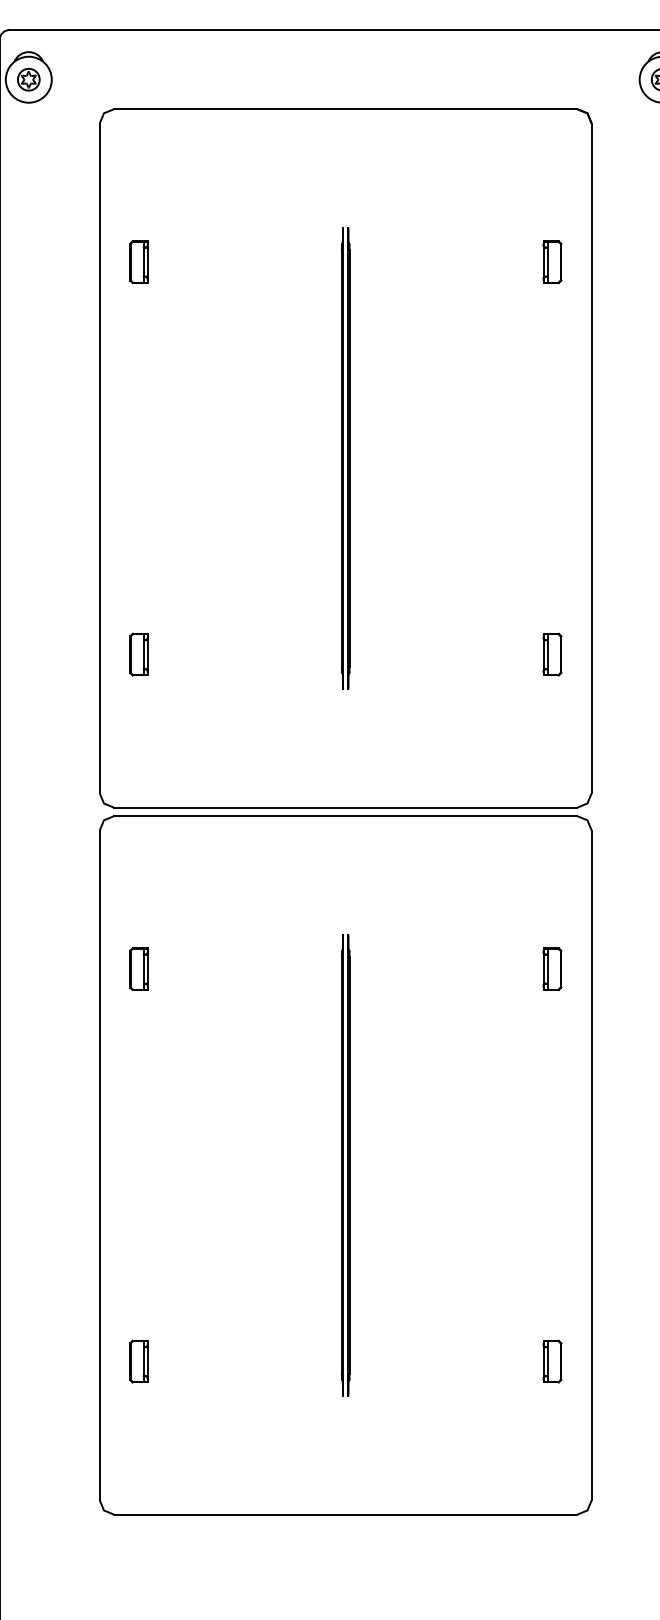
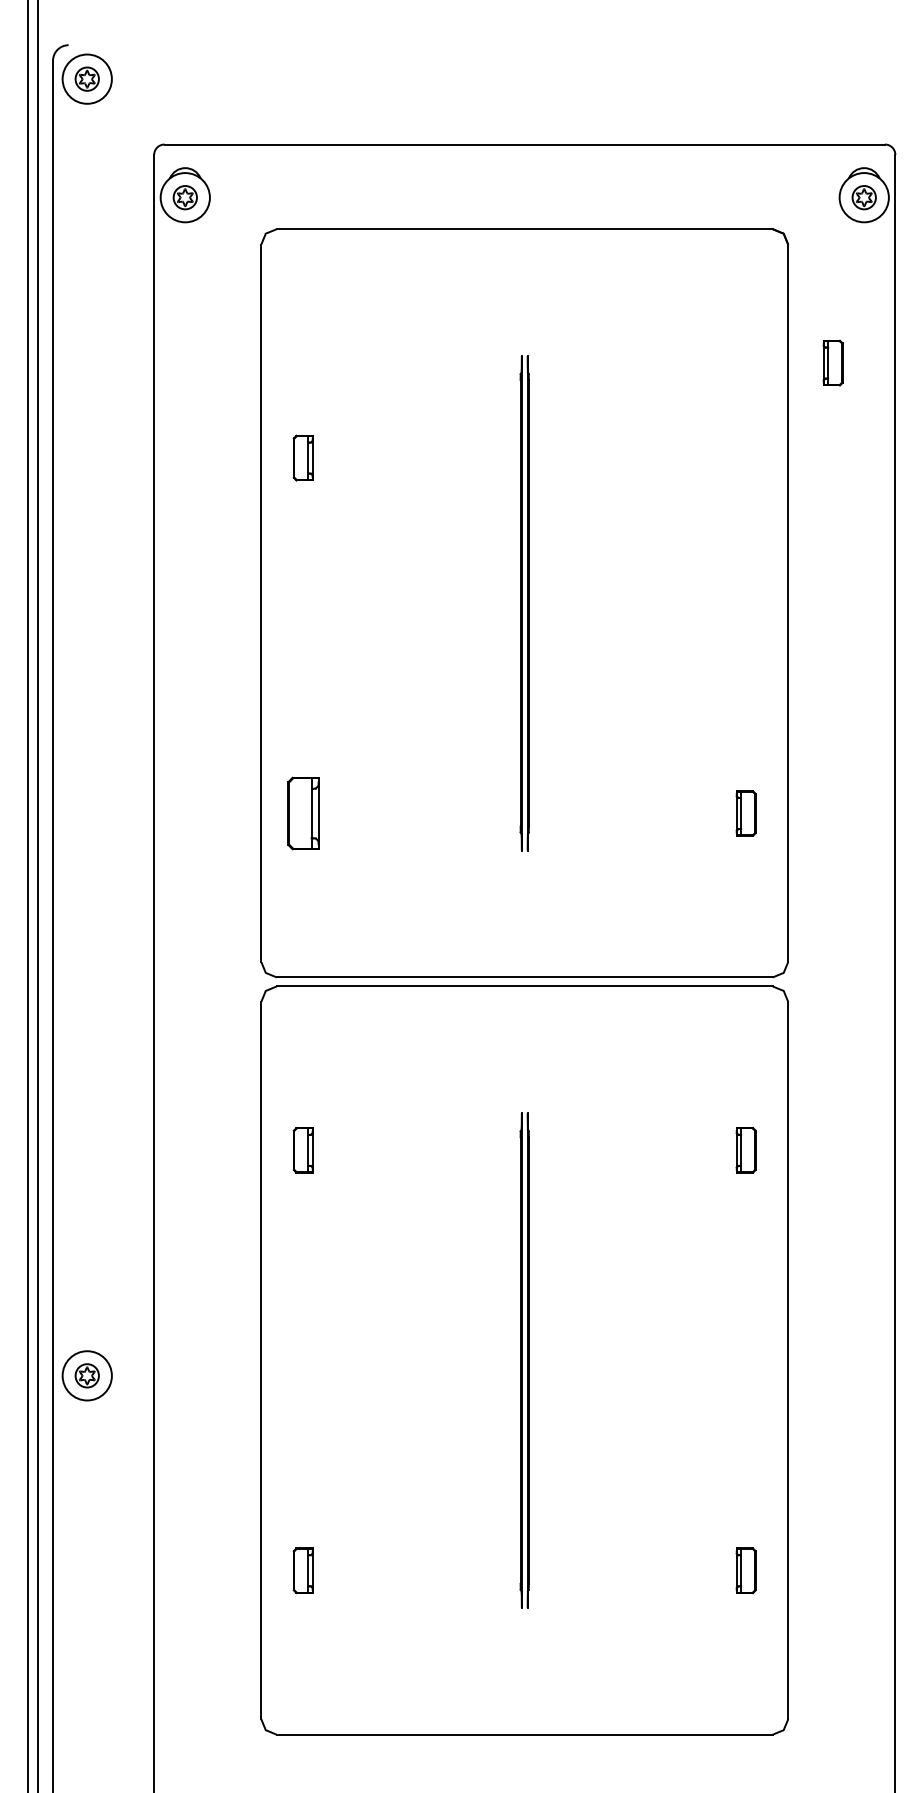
part: (138, 261) -> (302, 457), moved
part: (551, 261) -> (832, 362), moved
part: (138, 654) -> (302, 813), size x1.6

